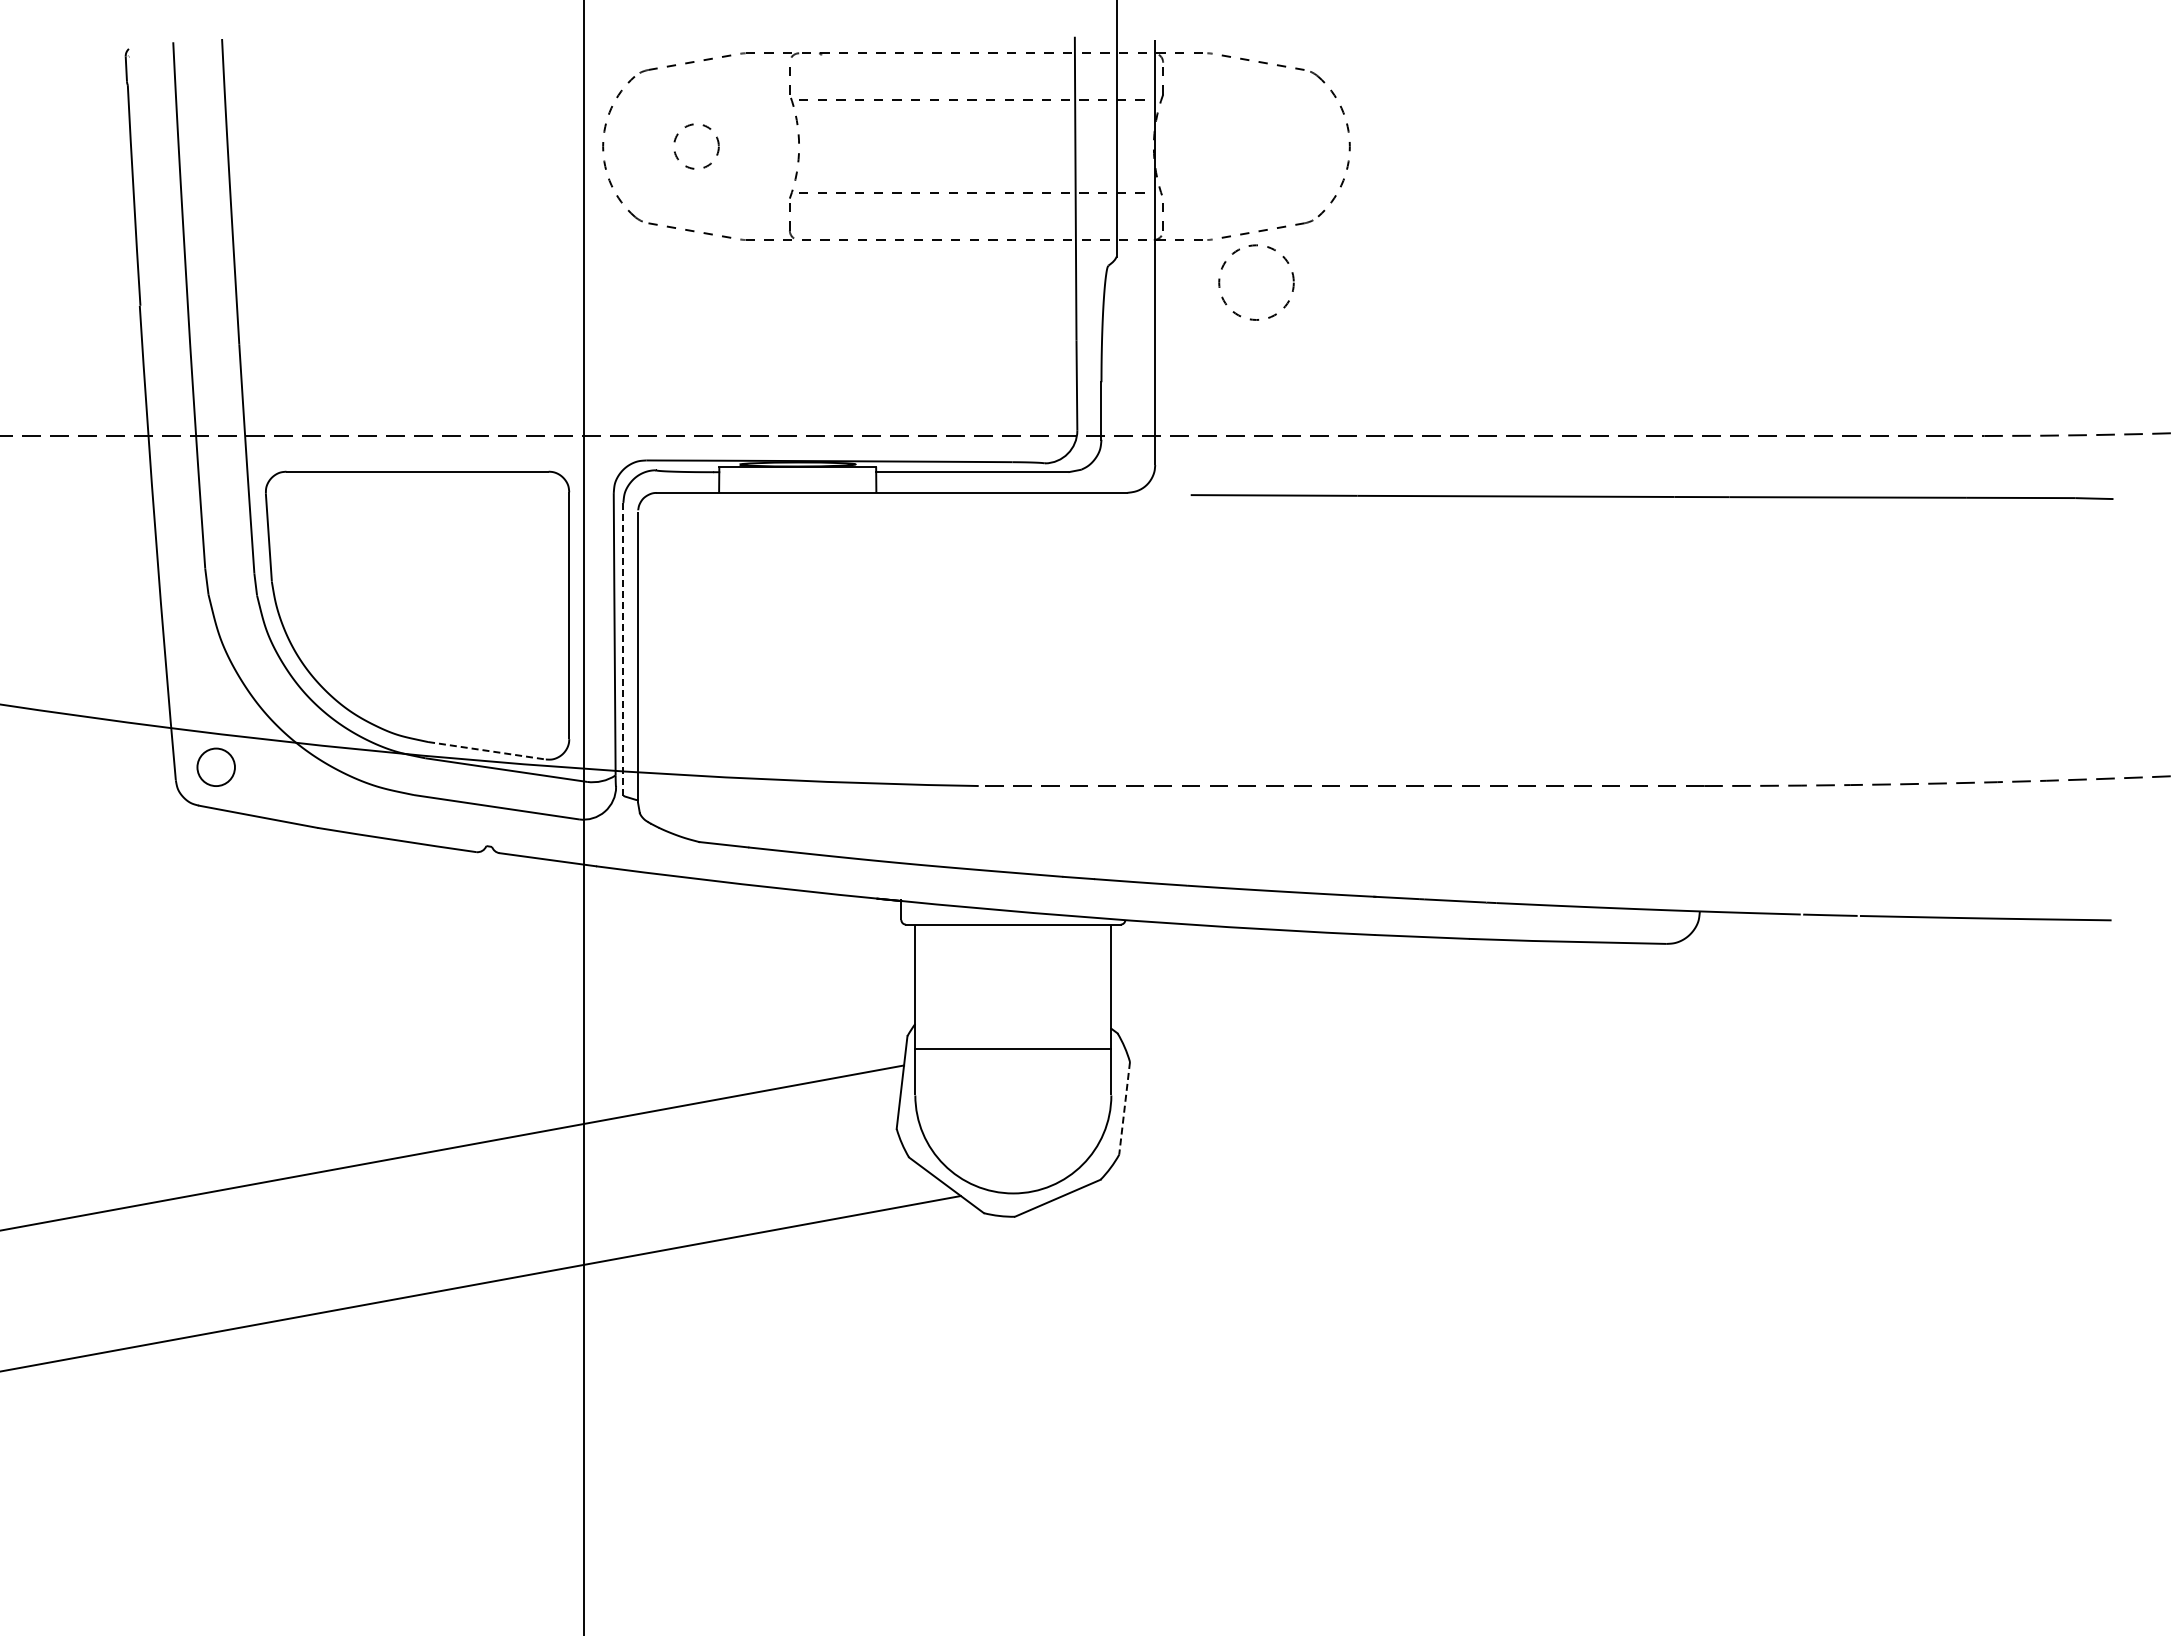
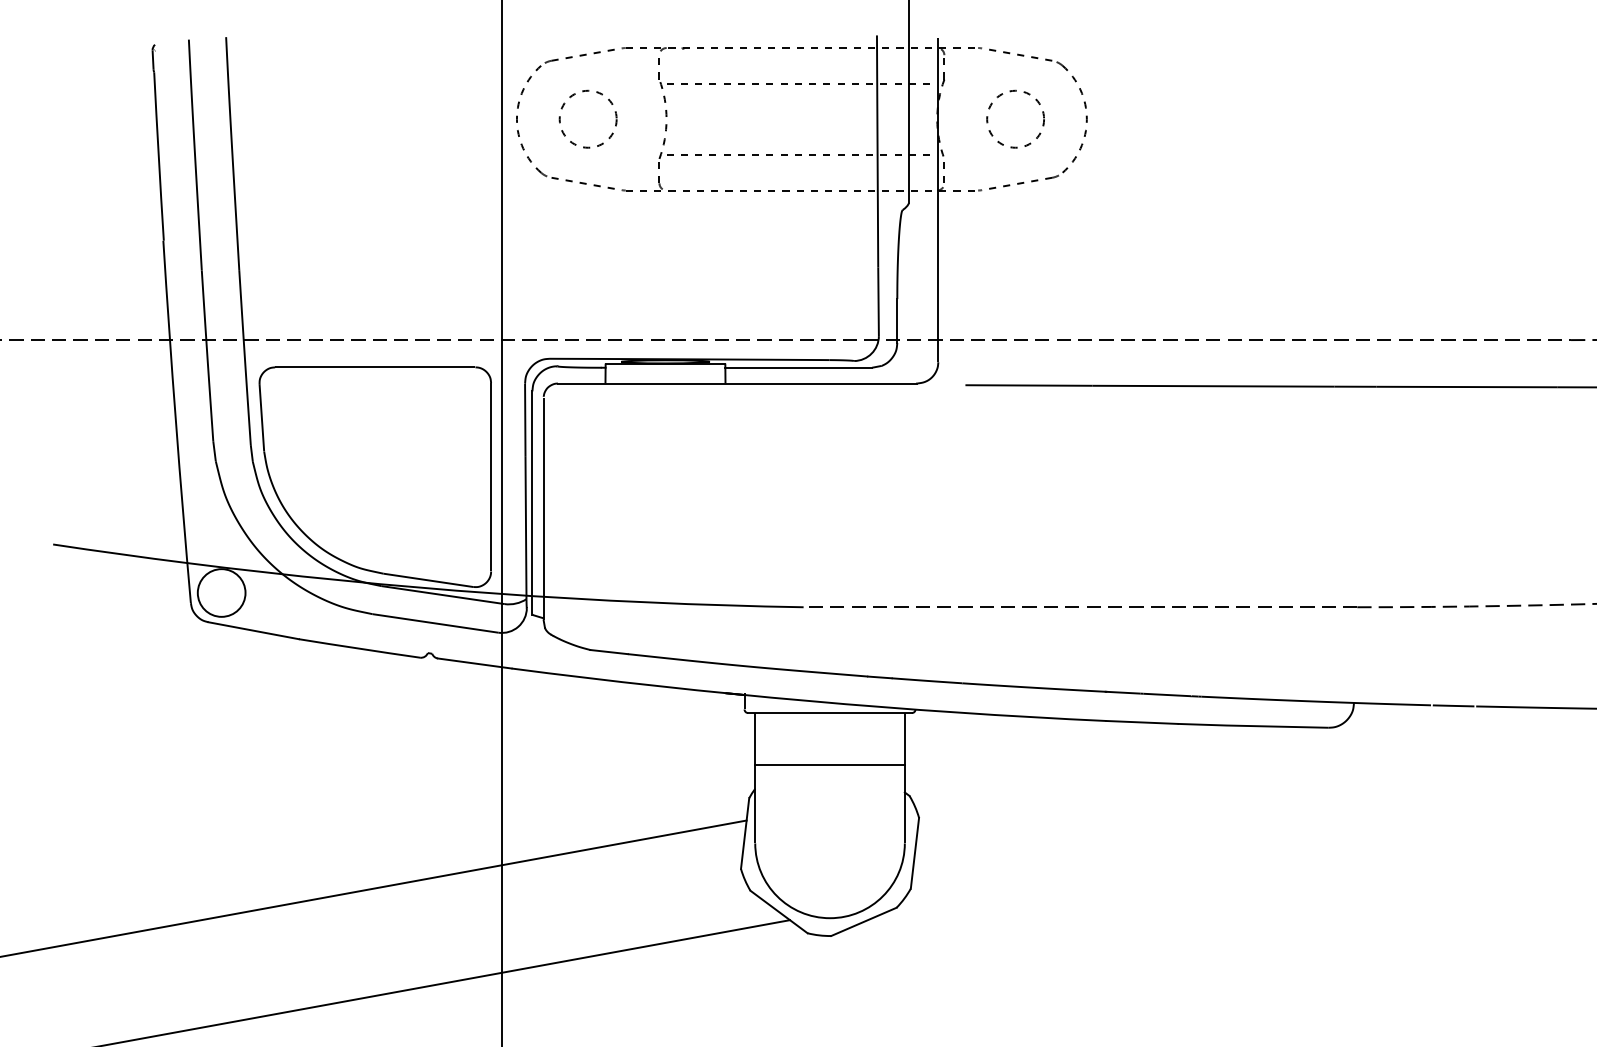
circle: (696, 146) -> (588, 119), size x1.67
circle: (1256, 282) -> (1015, 119), moved
line: (623, 648) -> (532, 502), dashed -> solid
line: (486, 750) -> (427, 580), dashed -> solid
circle: (215, 767) -> (221, 593), size x1.67
line: (1013, 1048) -> (830, 764), moved
line: (1124, 1108) -> (914, 853), dashed -> solid

